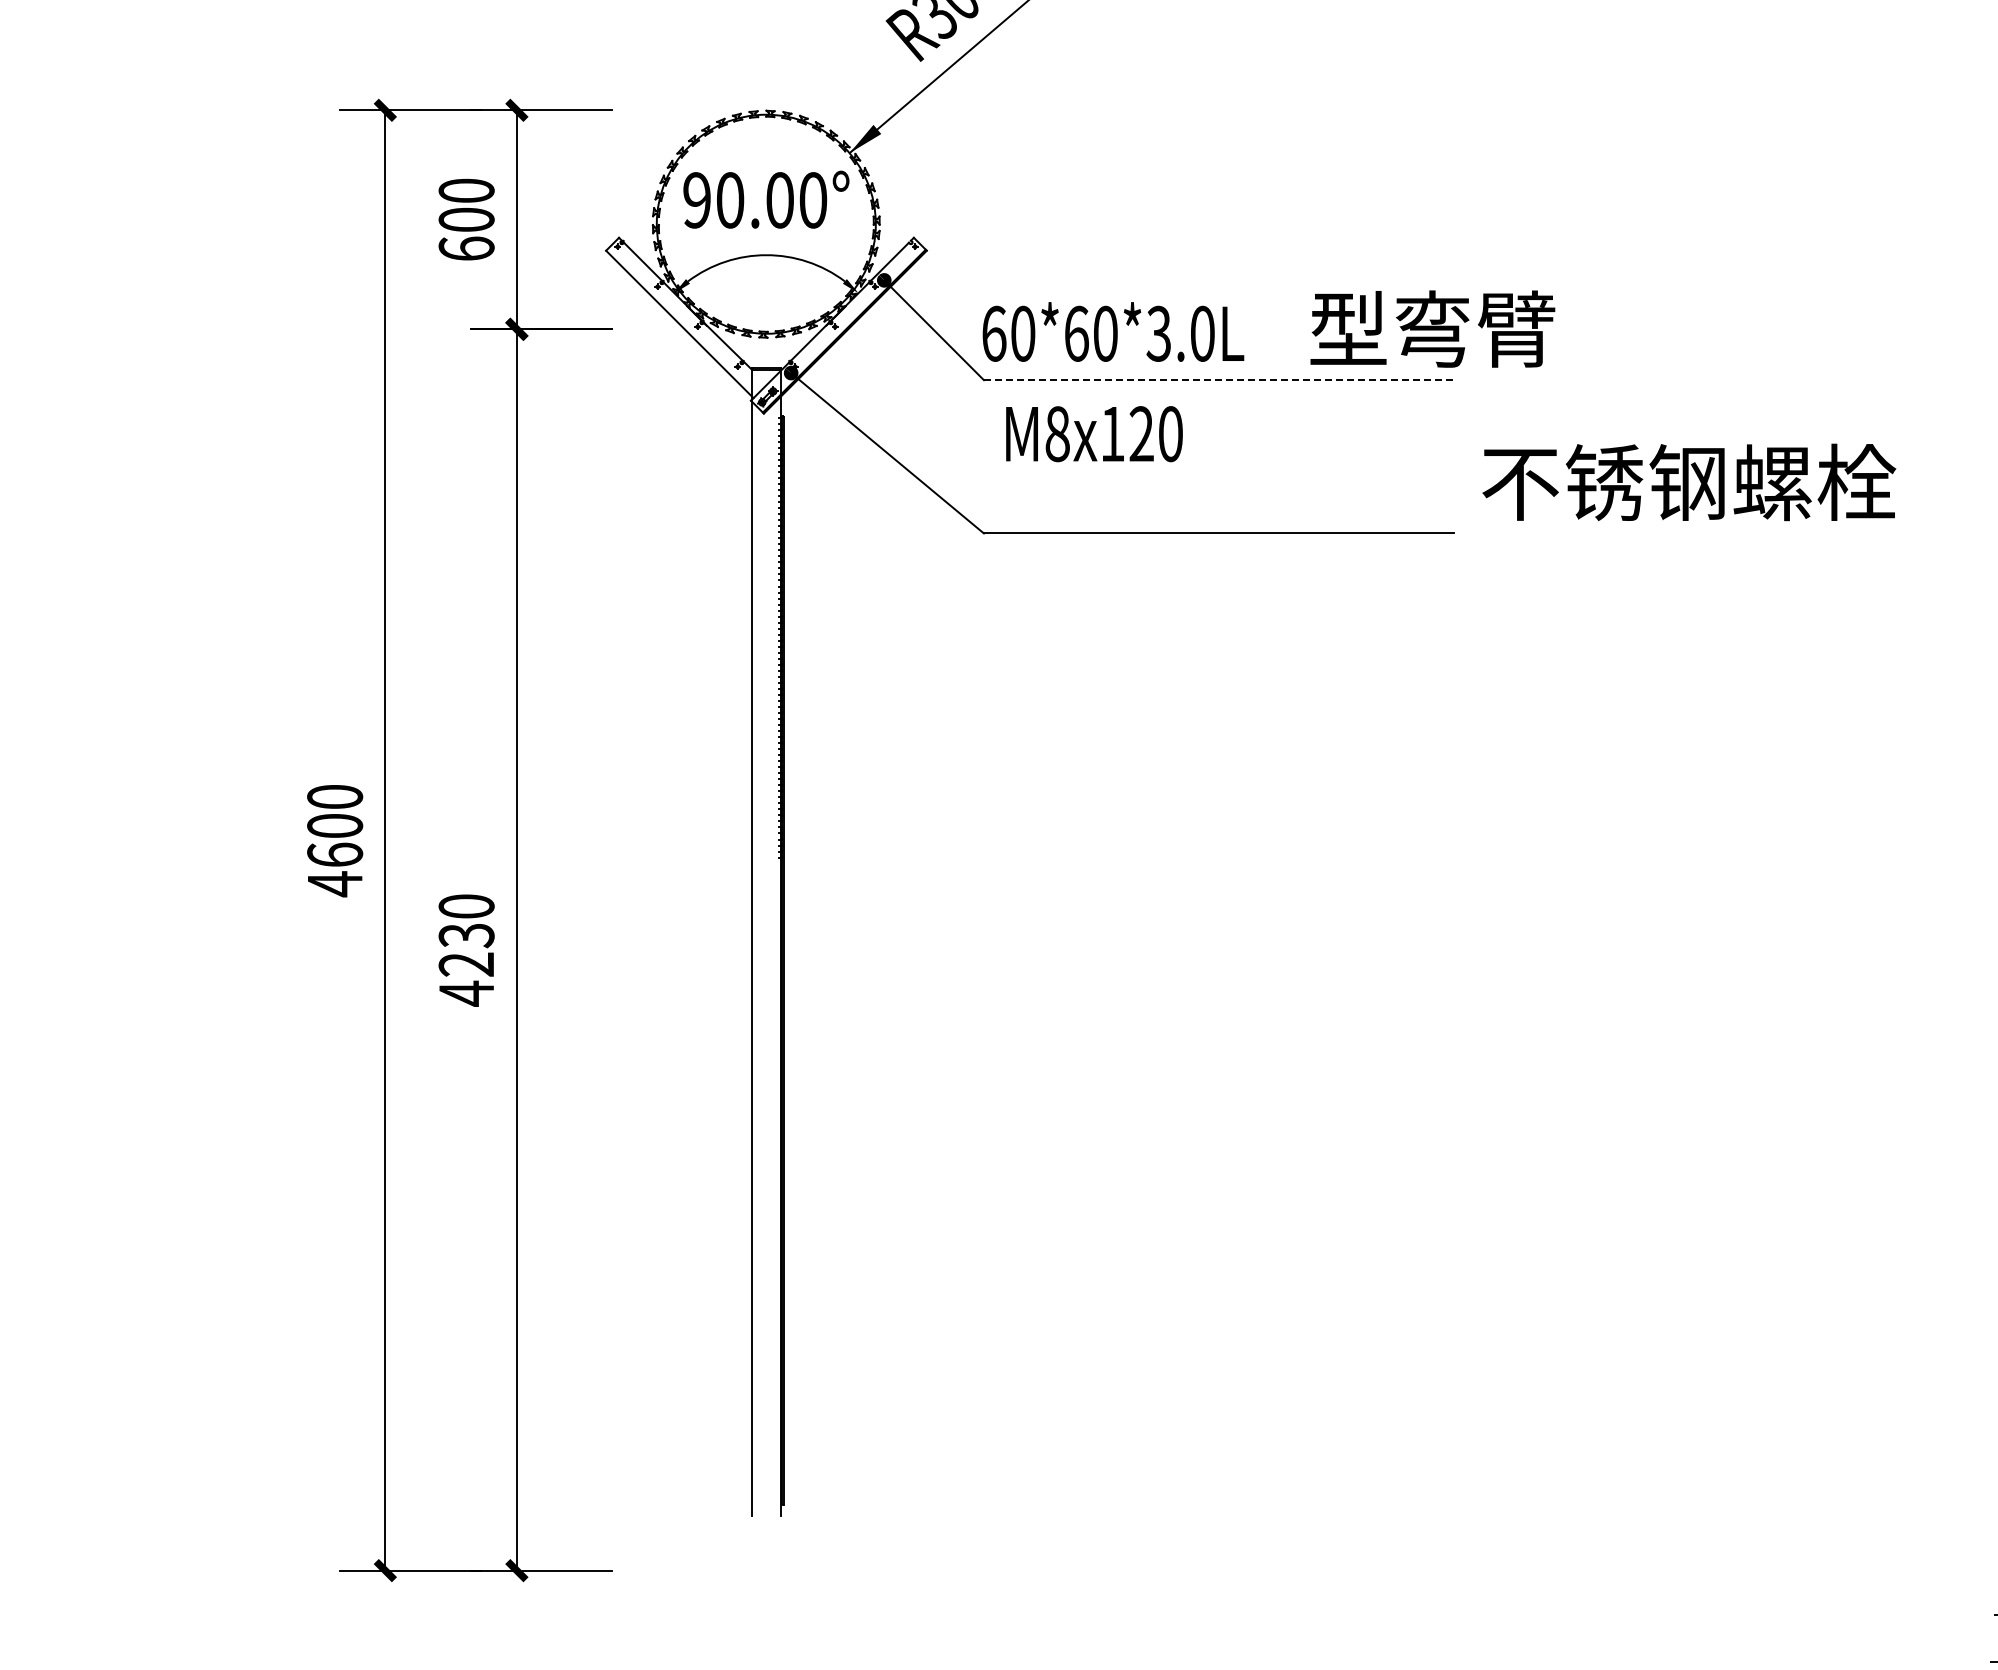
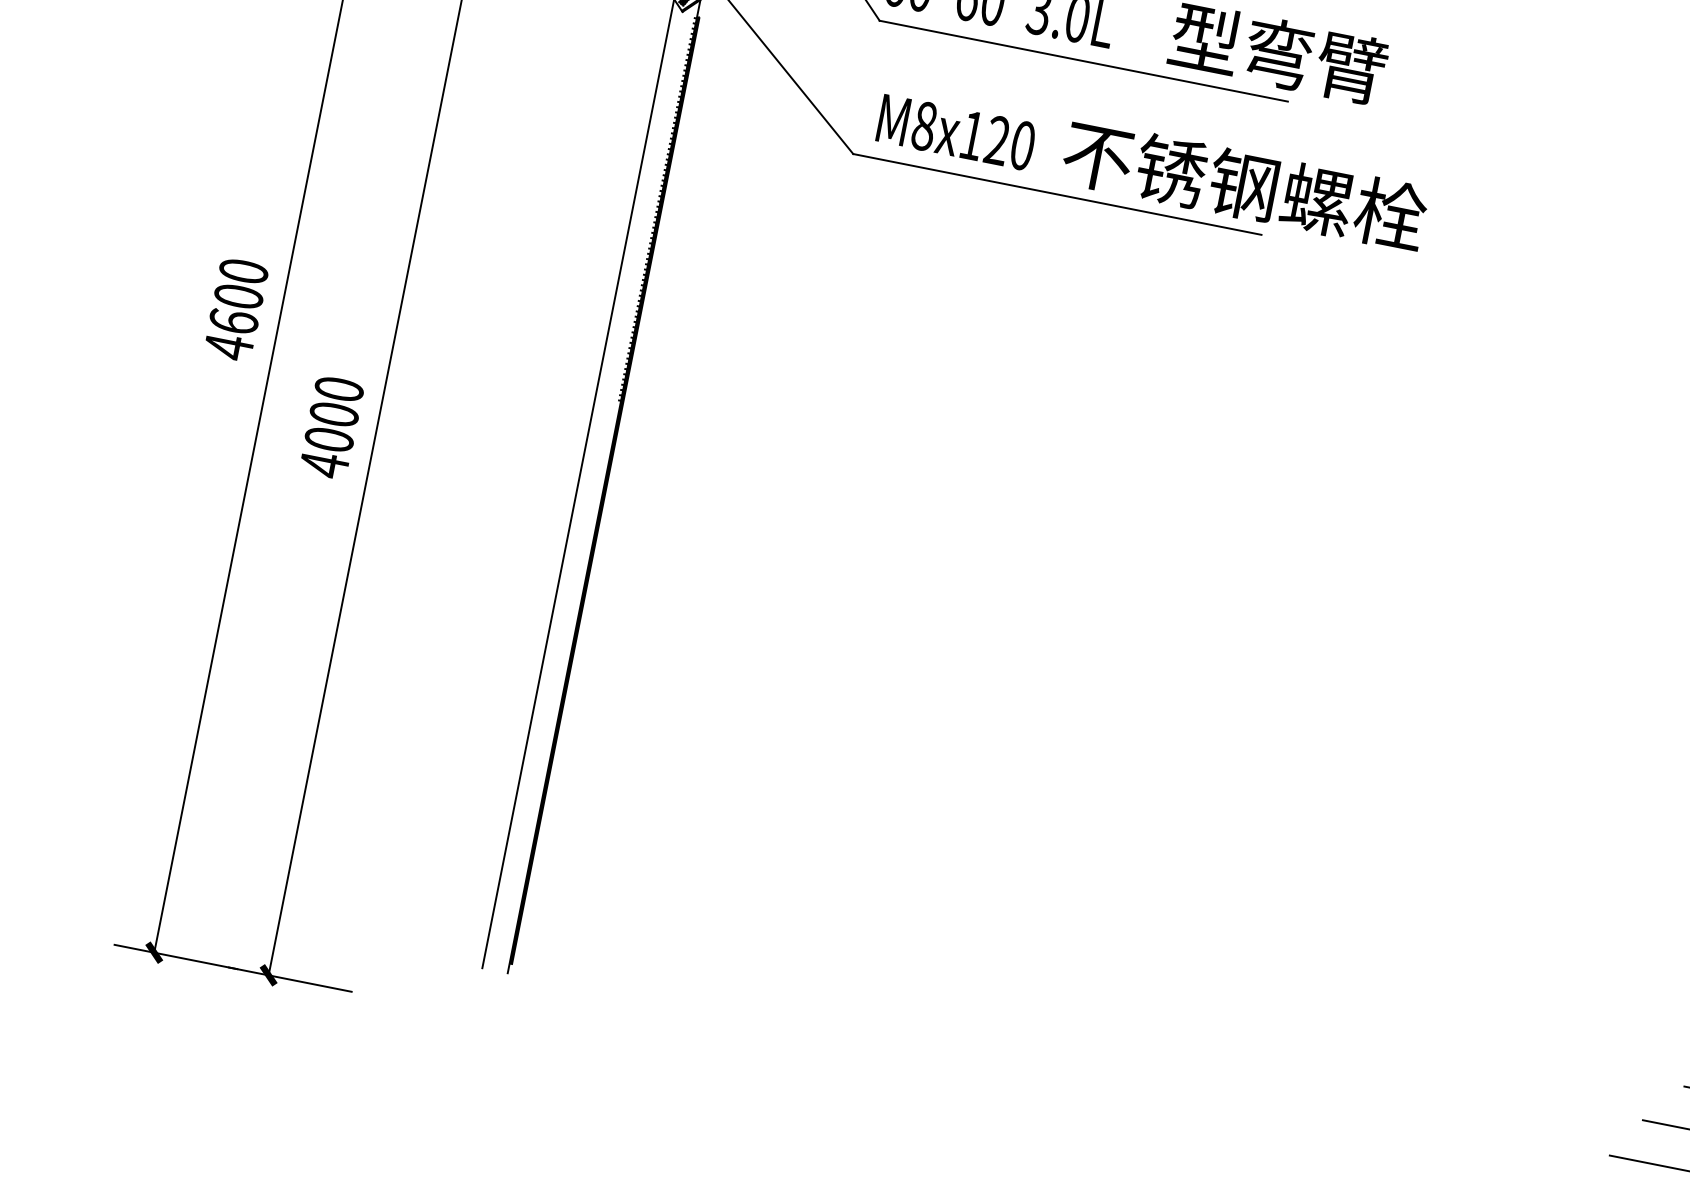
line: (1218, 380) -> (1083, 61), dashed -> solid
text: (1094, 434) -> (956, 132), moved
text: (1689, 482) -> (1245, 185), moved
text: (466, 949) -> (331, 426), 4230 -> 4000

